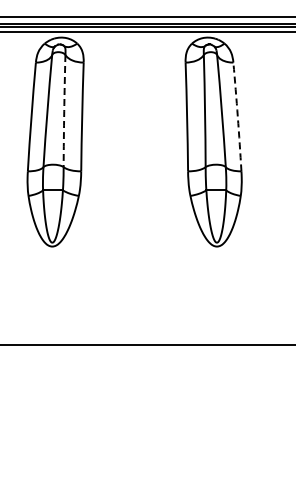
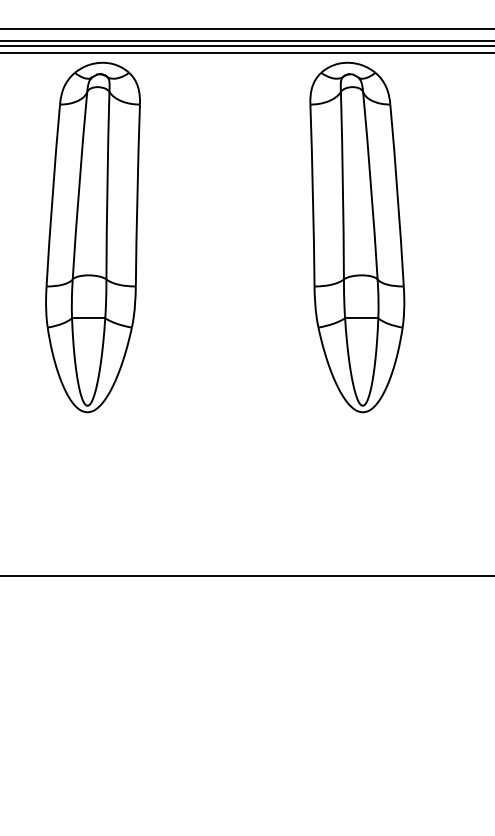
arc: (64, 111) -> (107, 186), dashed -> solid
arc: (237, 116) -> (397, 194), dashed -> solid

